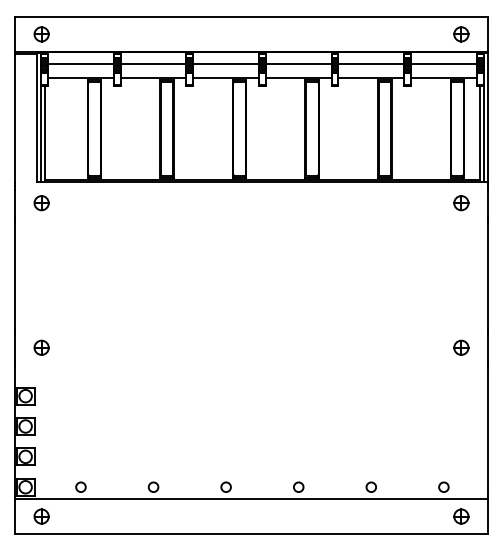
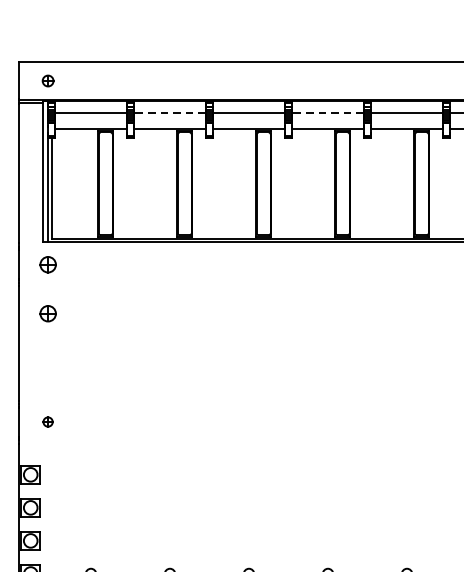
part: (41, 34) -> (48, 81), size x0.7
line: (153, 63) -> (169, 112), solid -> dashed
line: (298, 63) -> (327, 112), solid -> dashed
part: (41, 248) -> (48, 314), added
part: (41, 347) -> (48, 421), size x0.6

